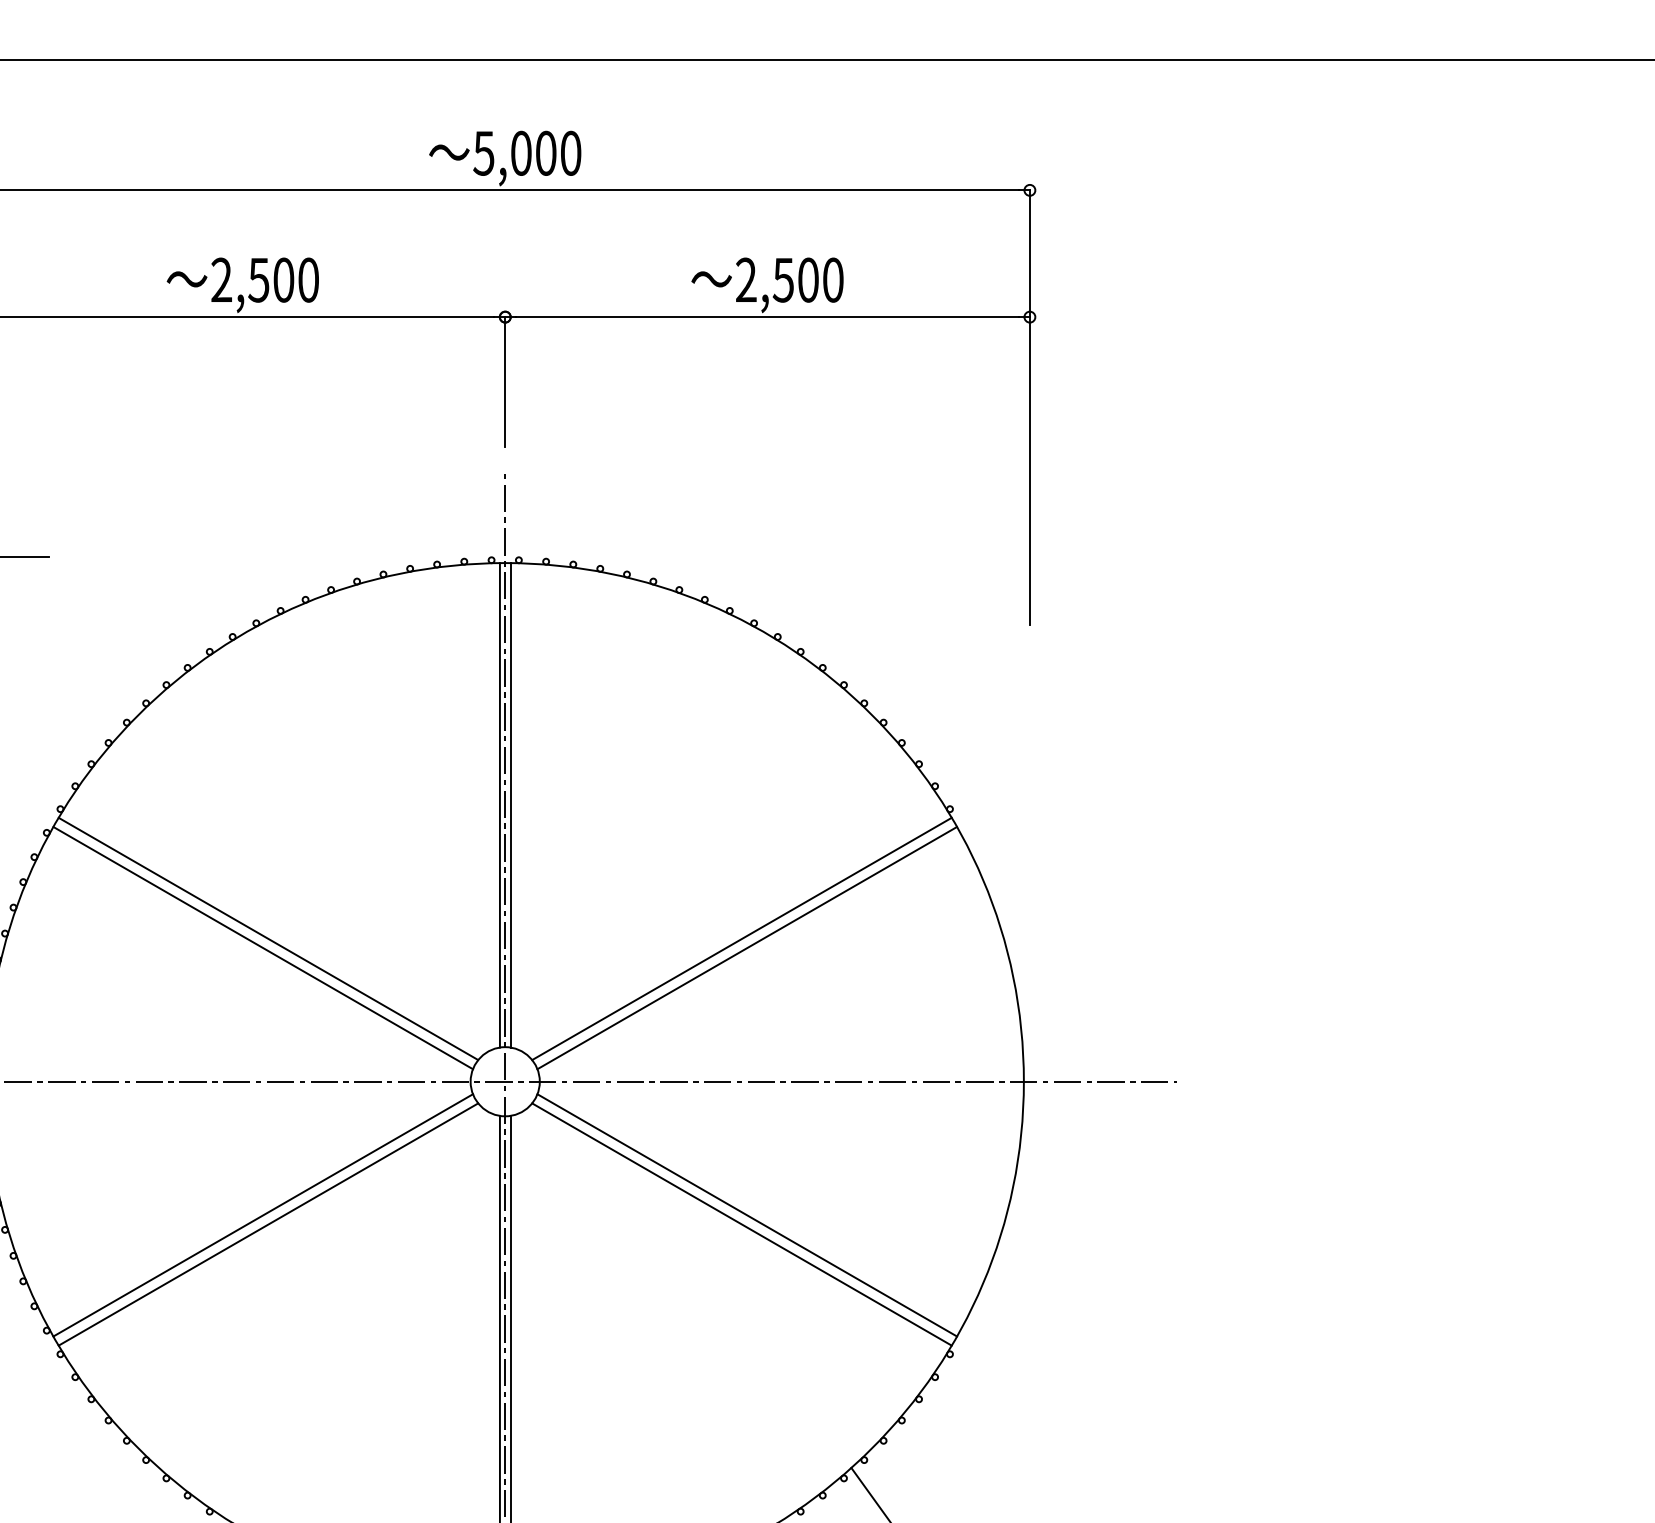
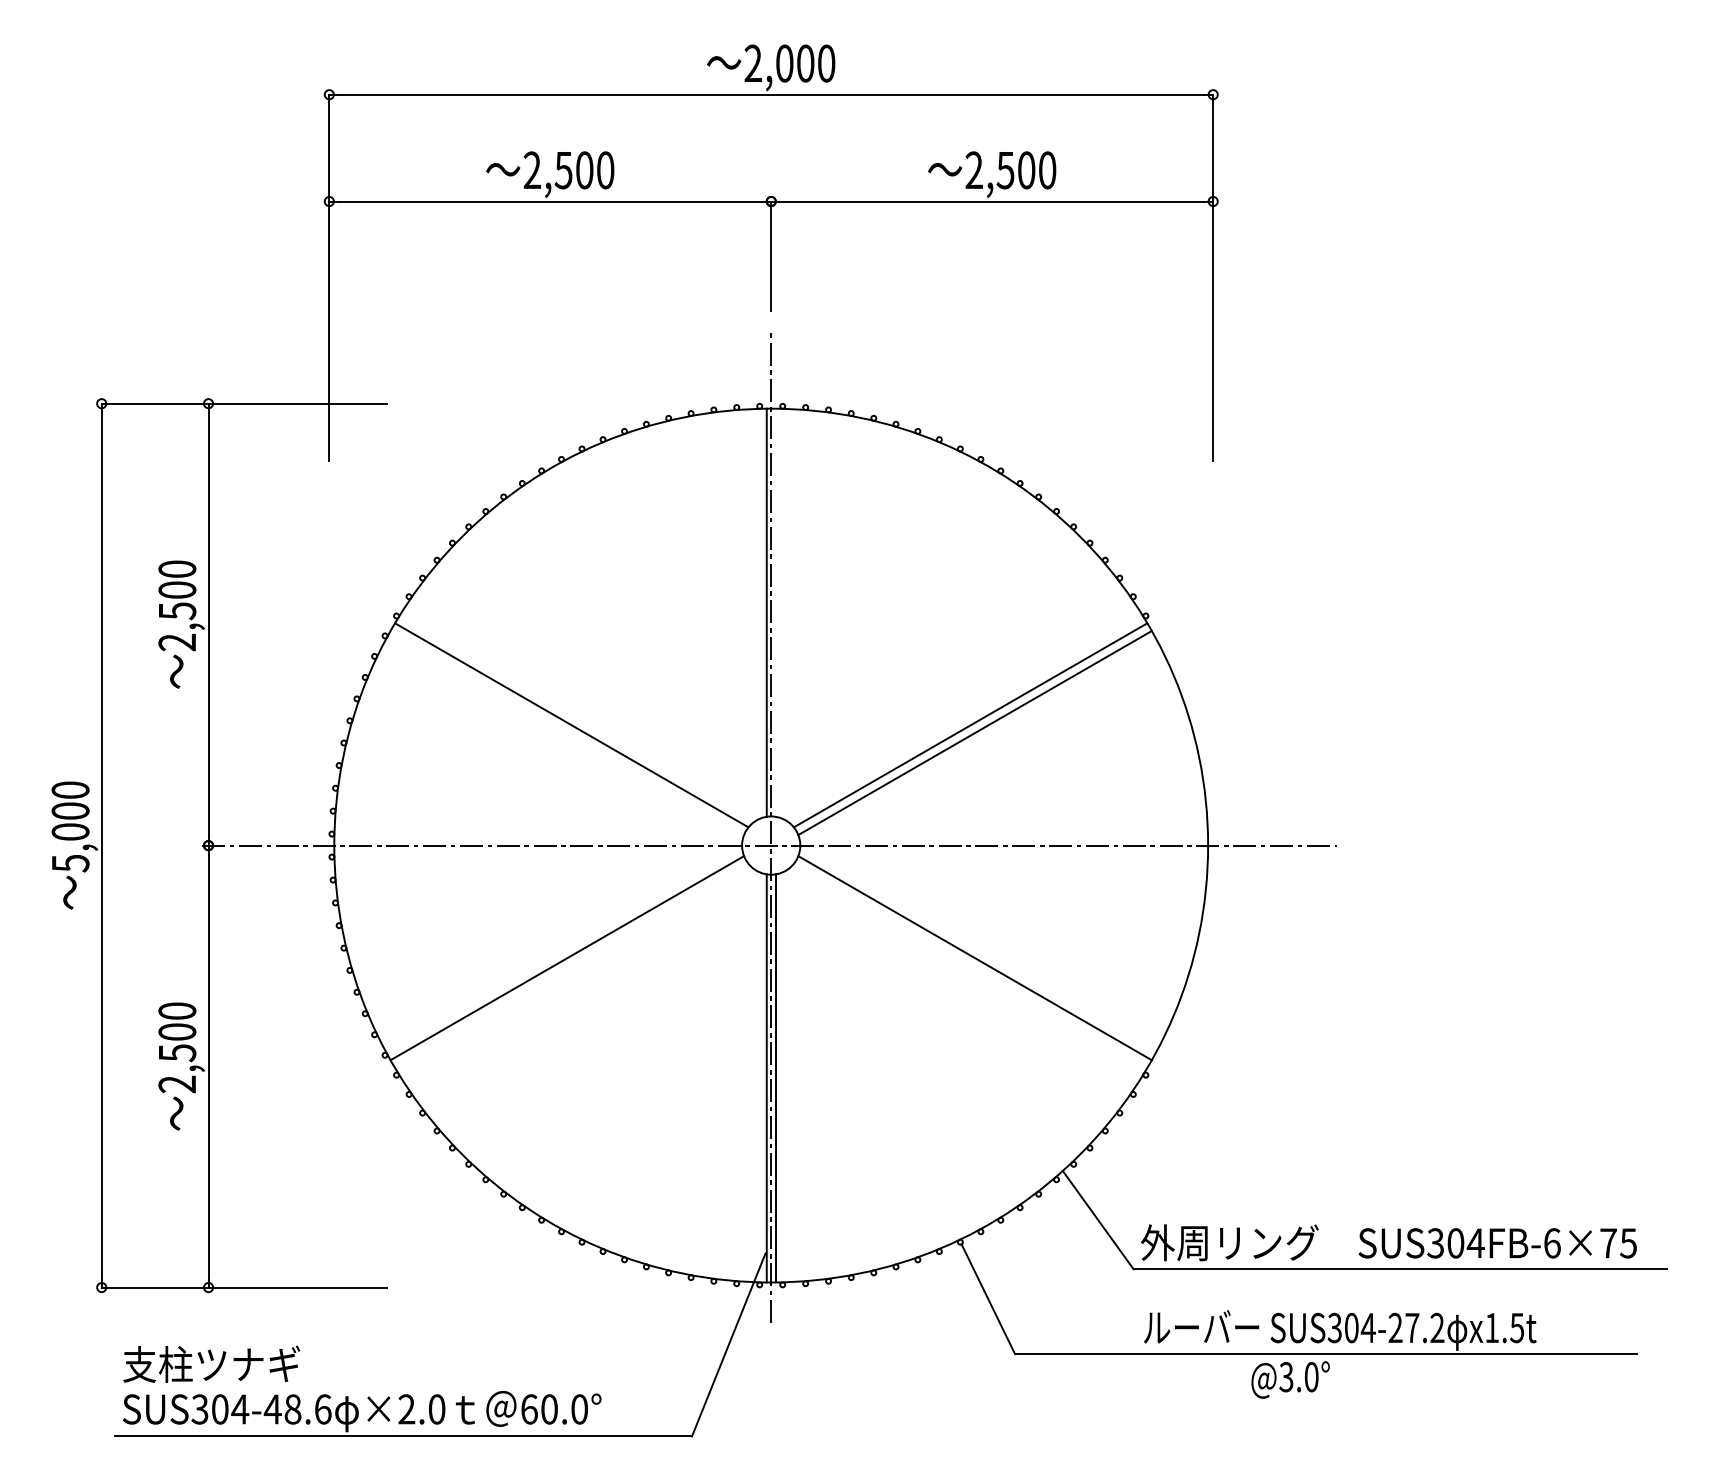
text: (483, 153) -> (752, 63), 5,000 -> 2,000
line: (510, 805) -> (775, 612), removed
line: (263, 948) -> (567, 733), removed
line: (268, 1224) -> (571, 965), removed
line: (741, 1224) -> (970, 965), removed

